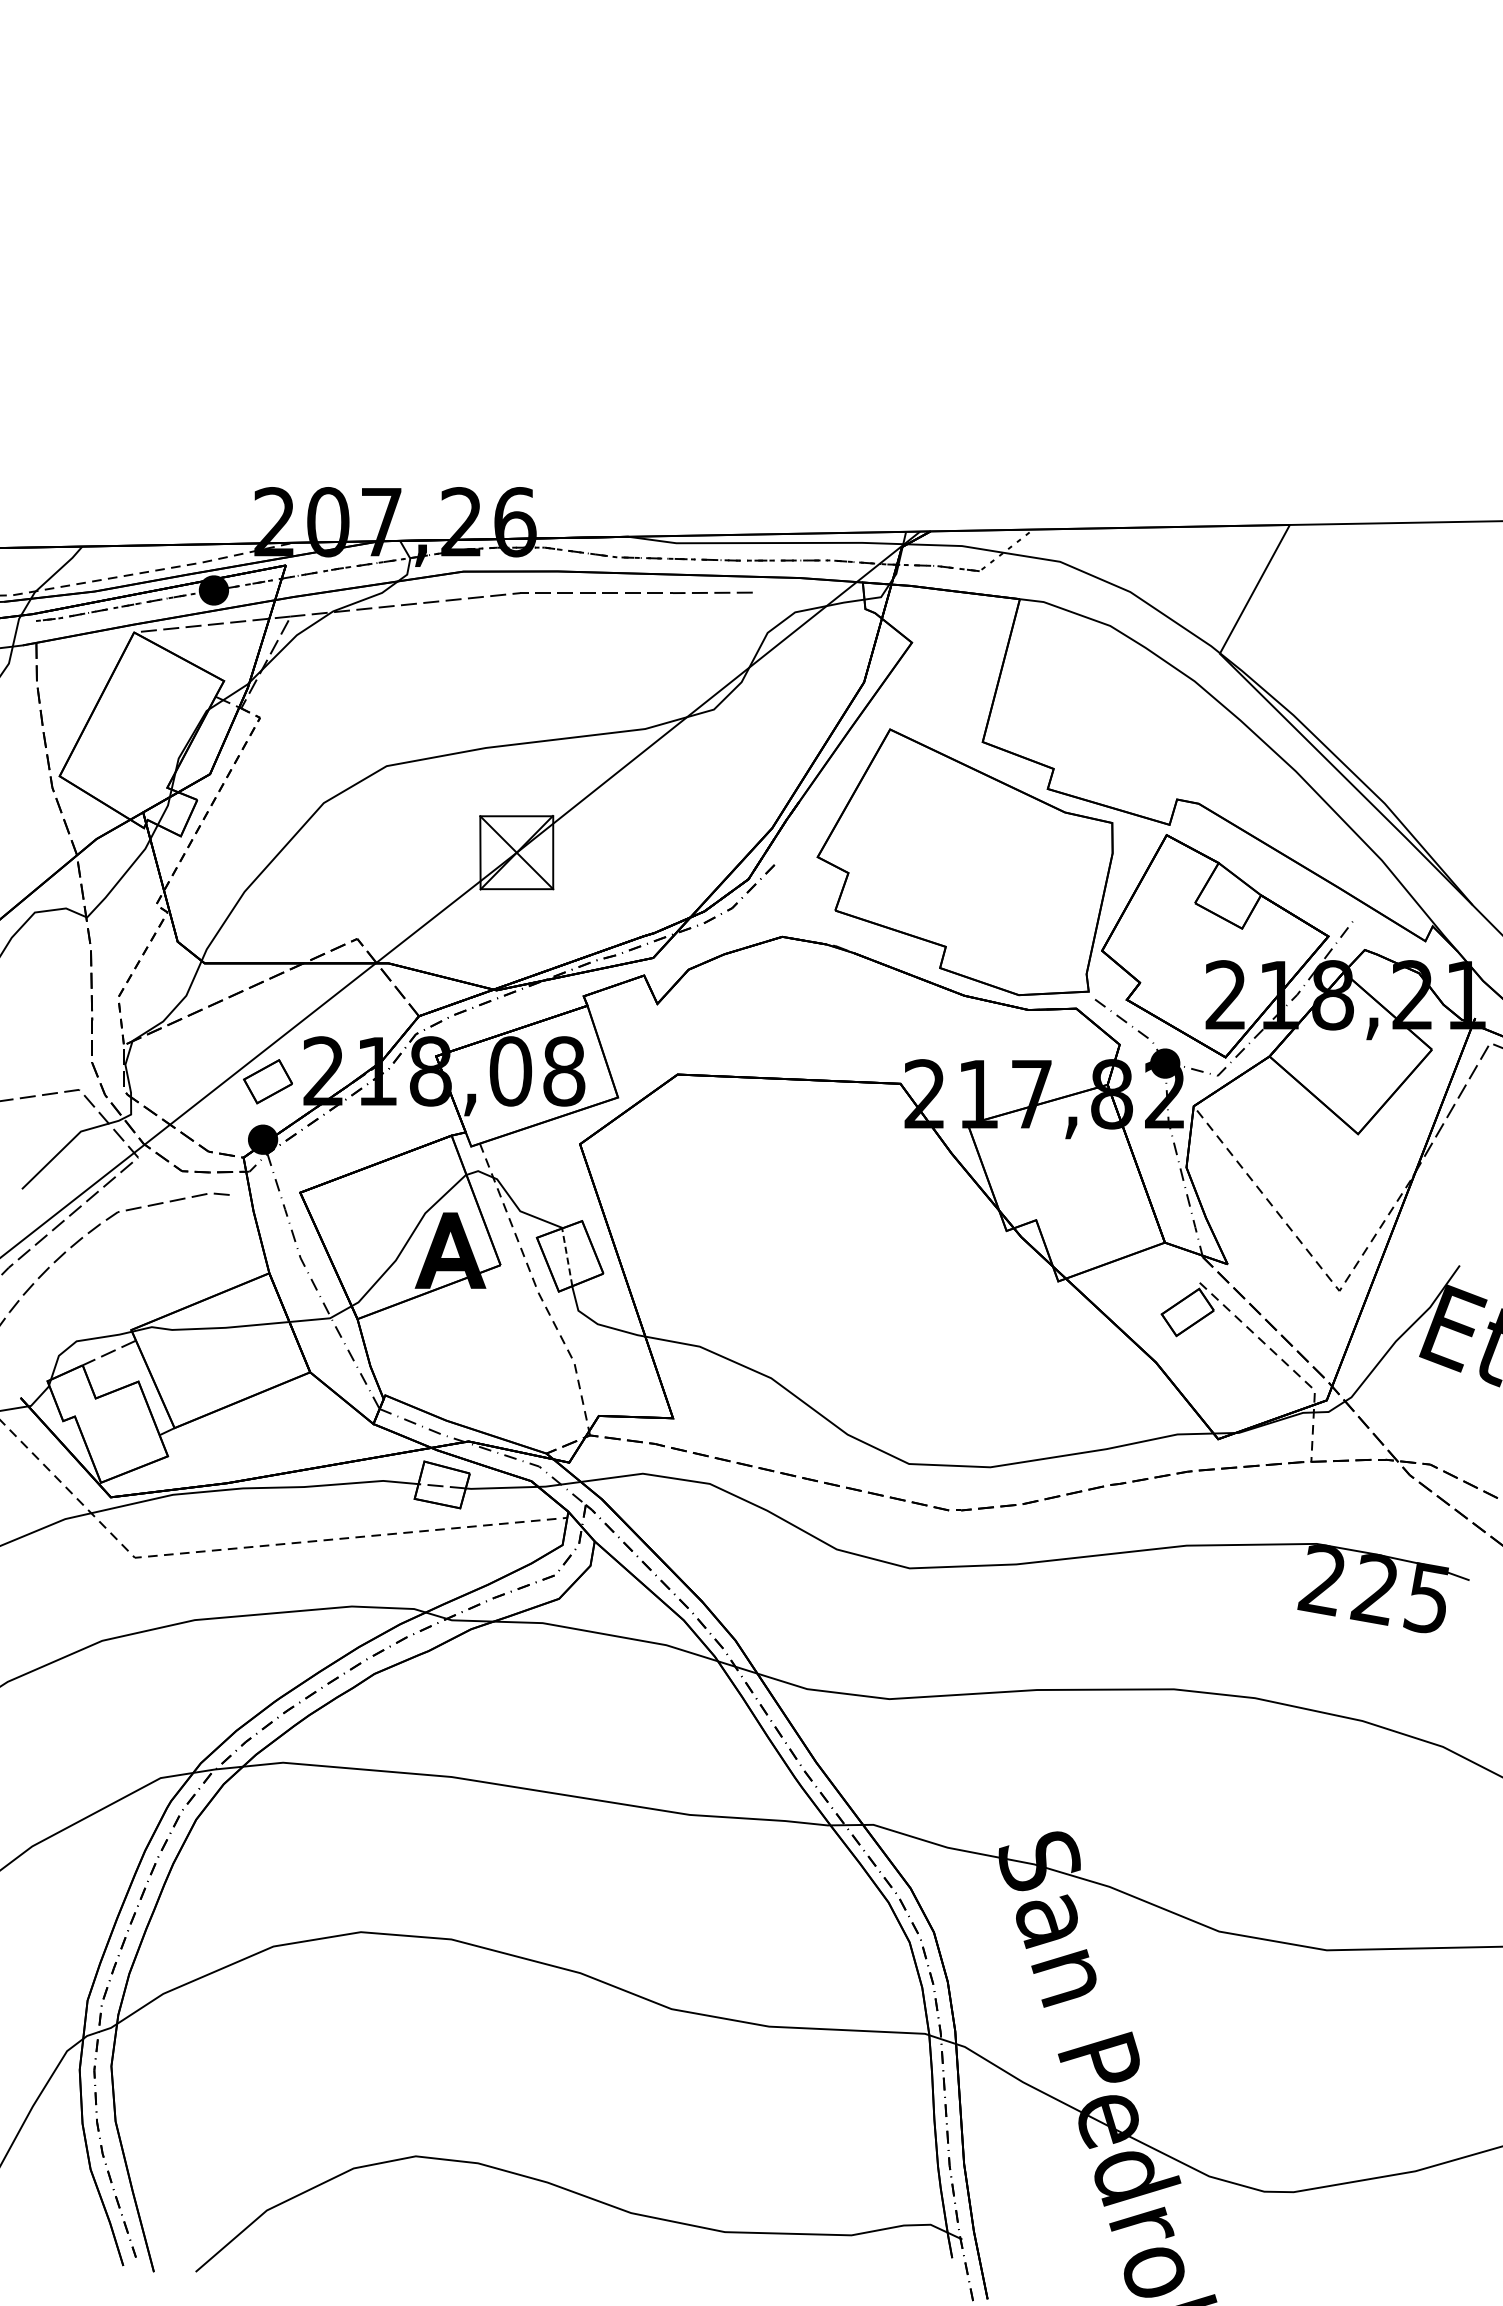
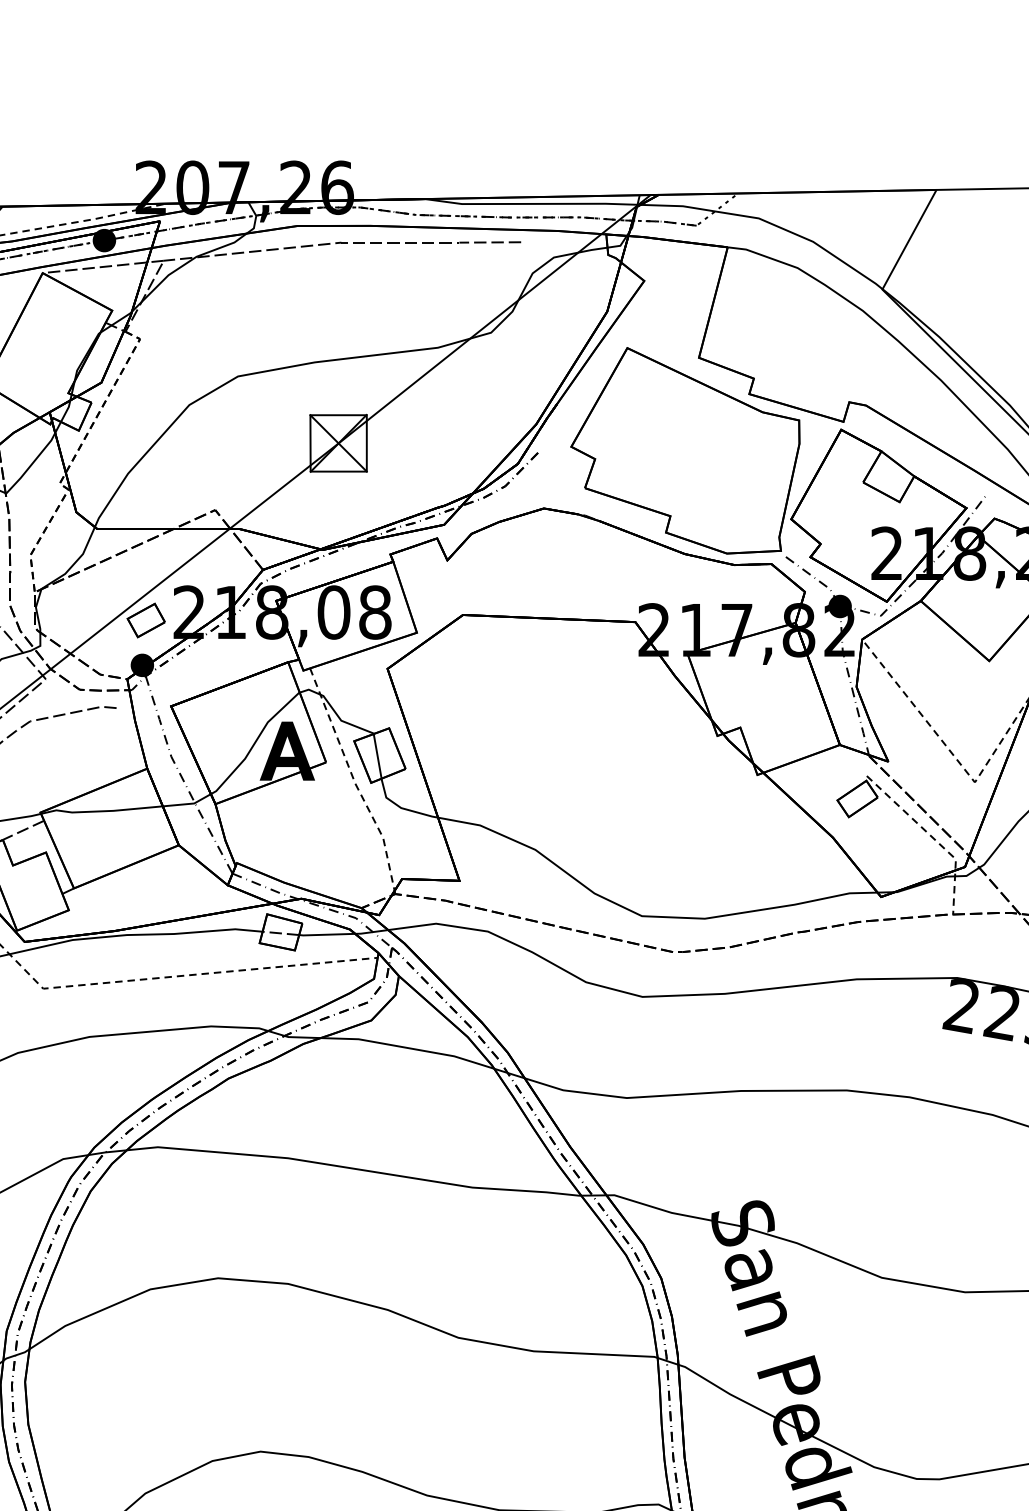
line: (567, 1256) -> (377, 755), dashed -> solid

